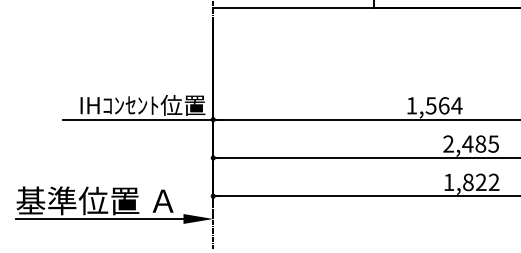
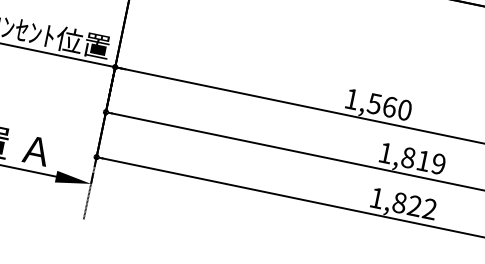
text: (456, 105) -> (404, 109), 1,564 -> 1,560
text: (470, 143) -> (411, 157), 2,485 -> 1,819

